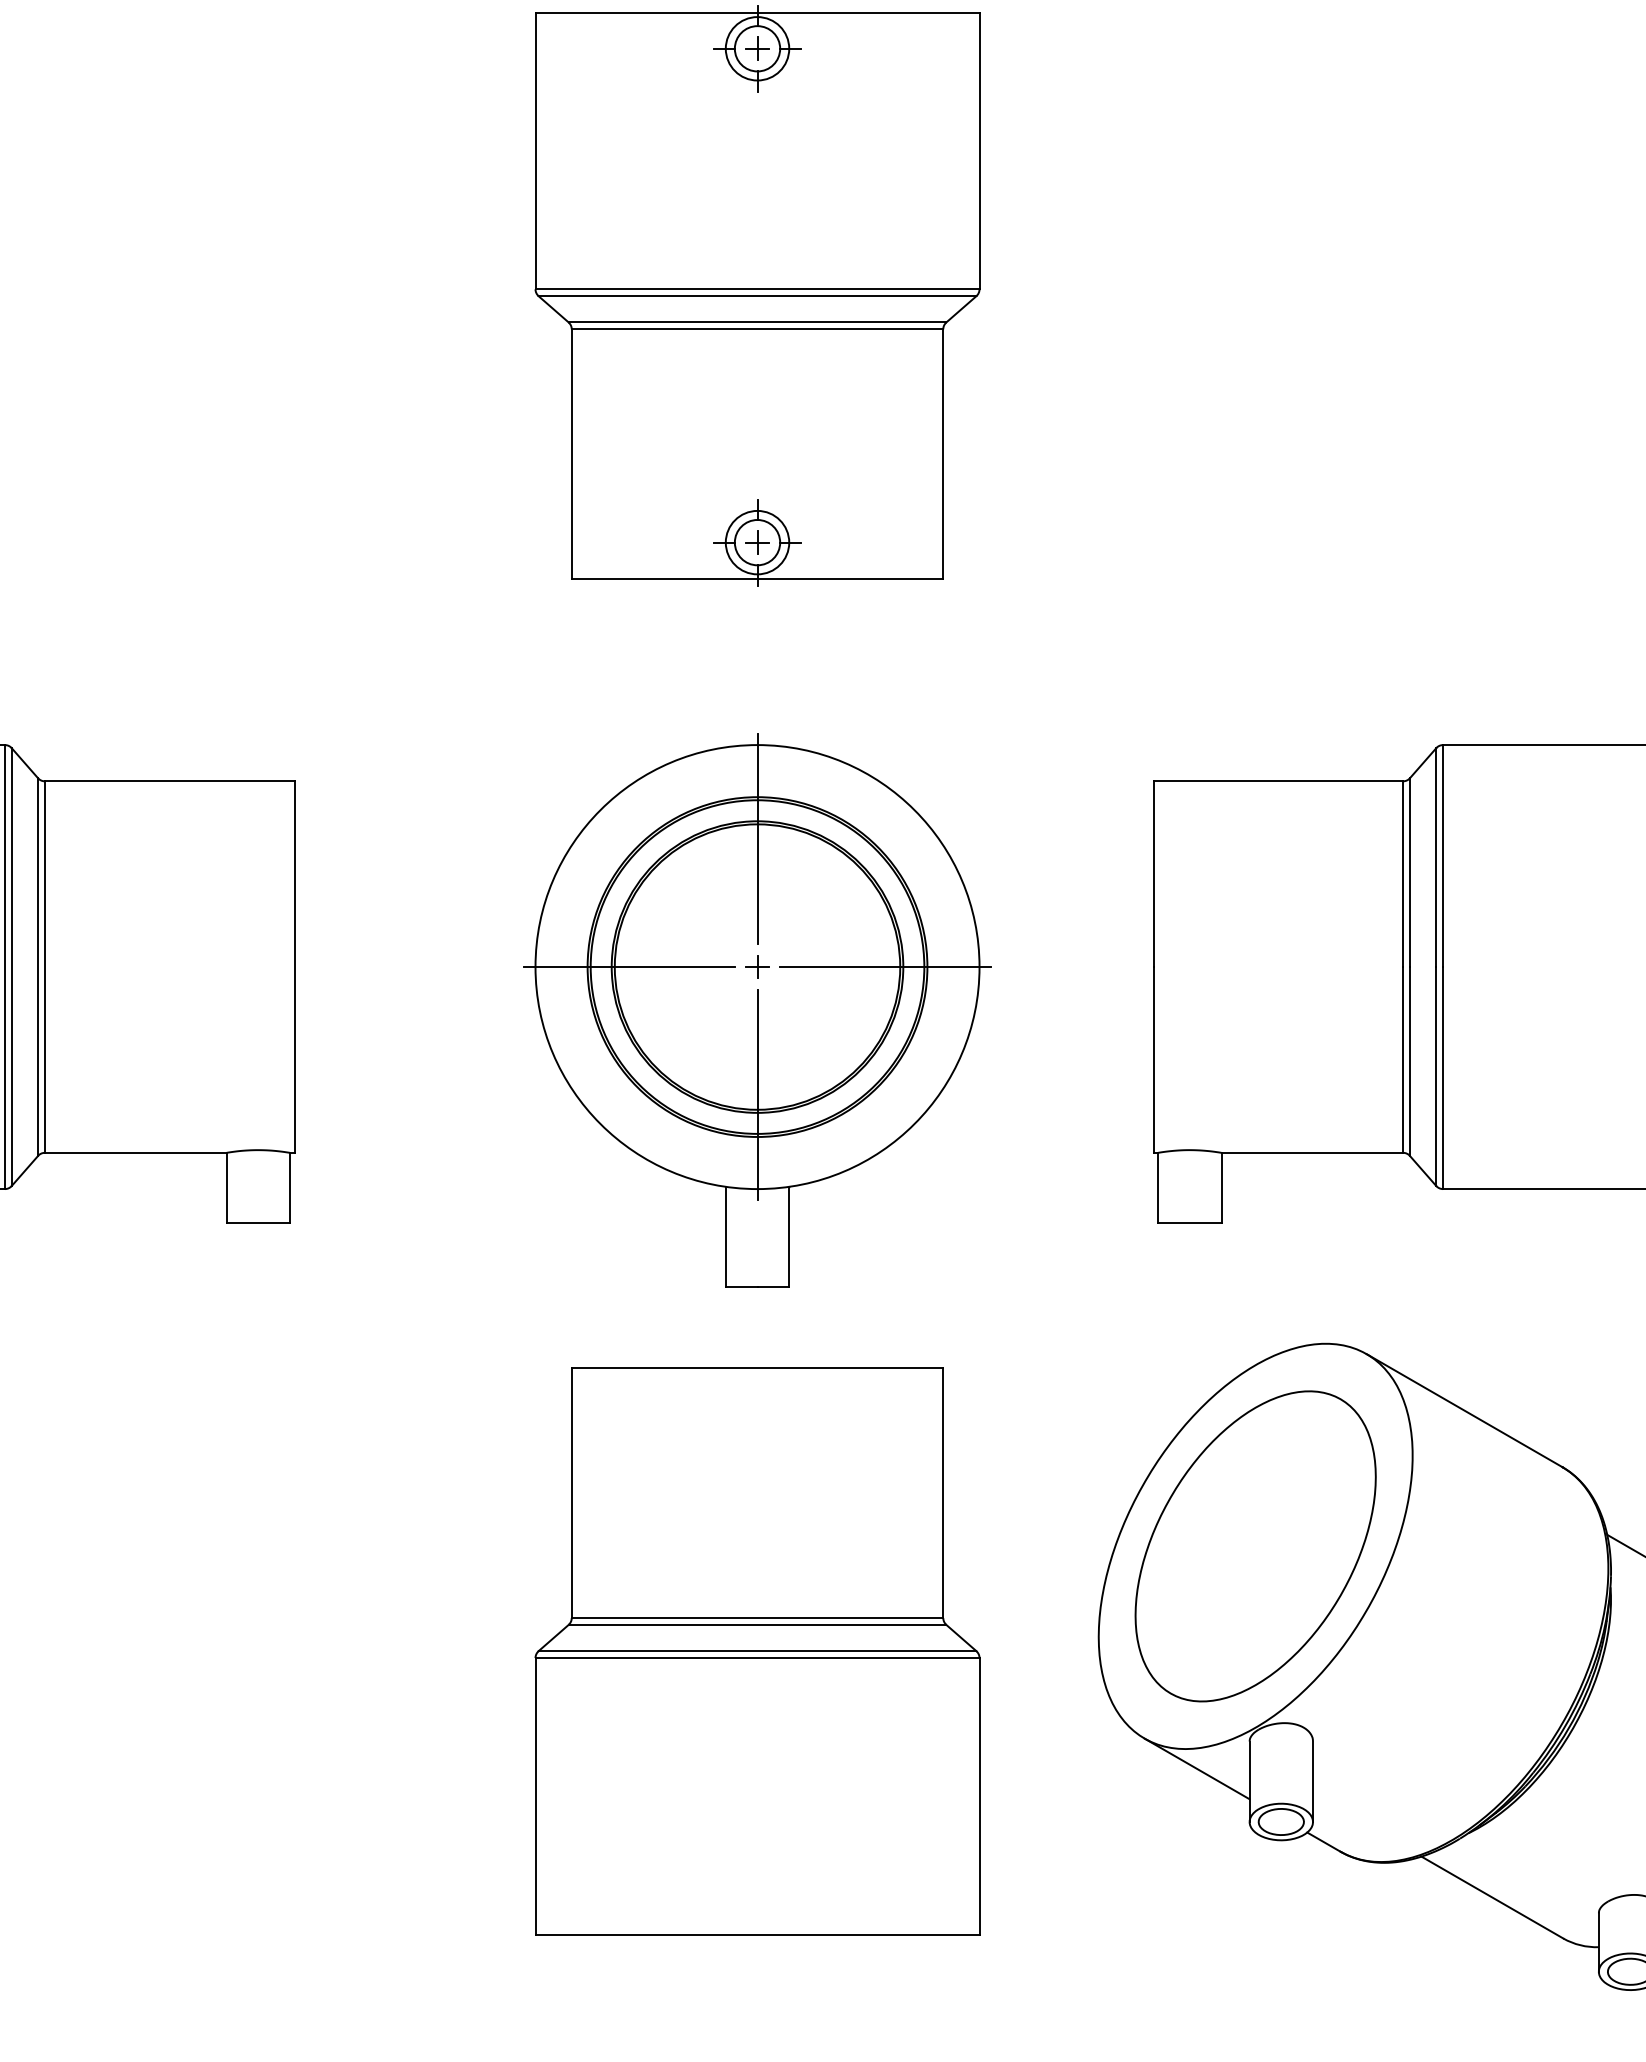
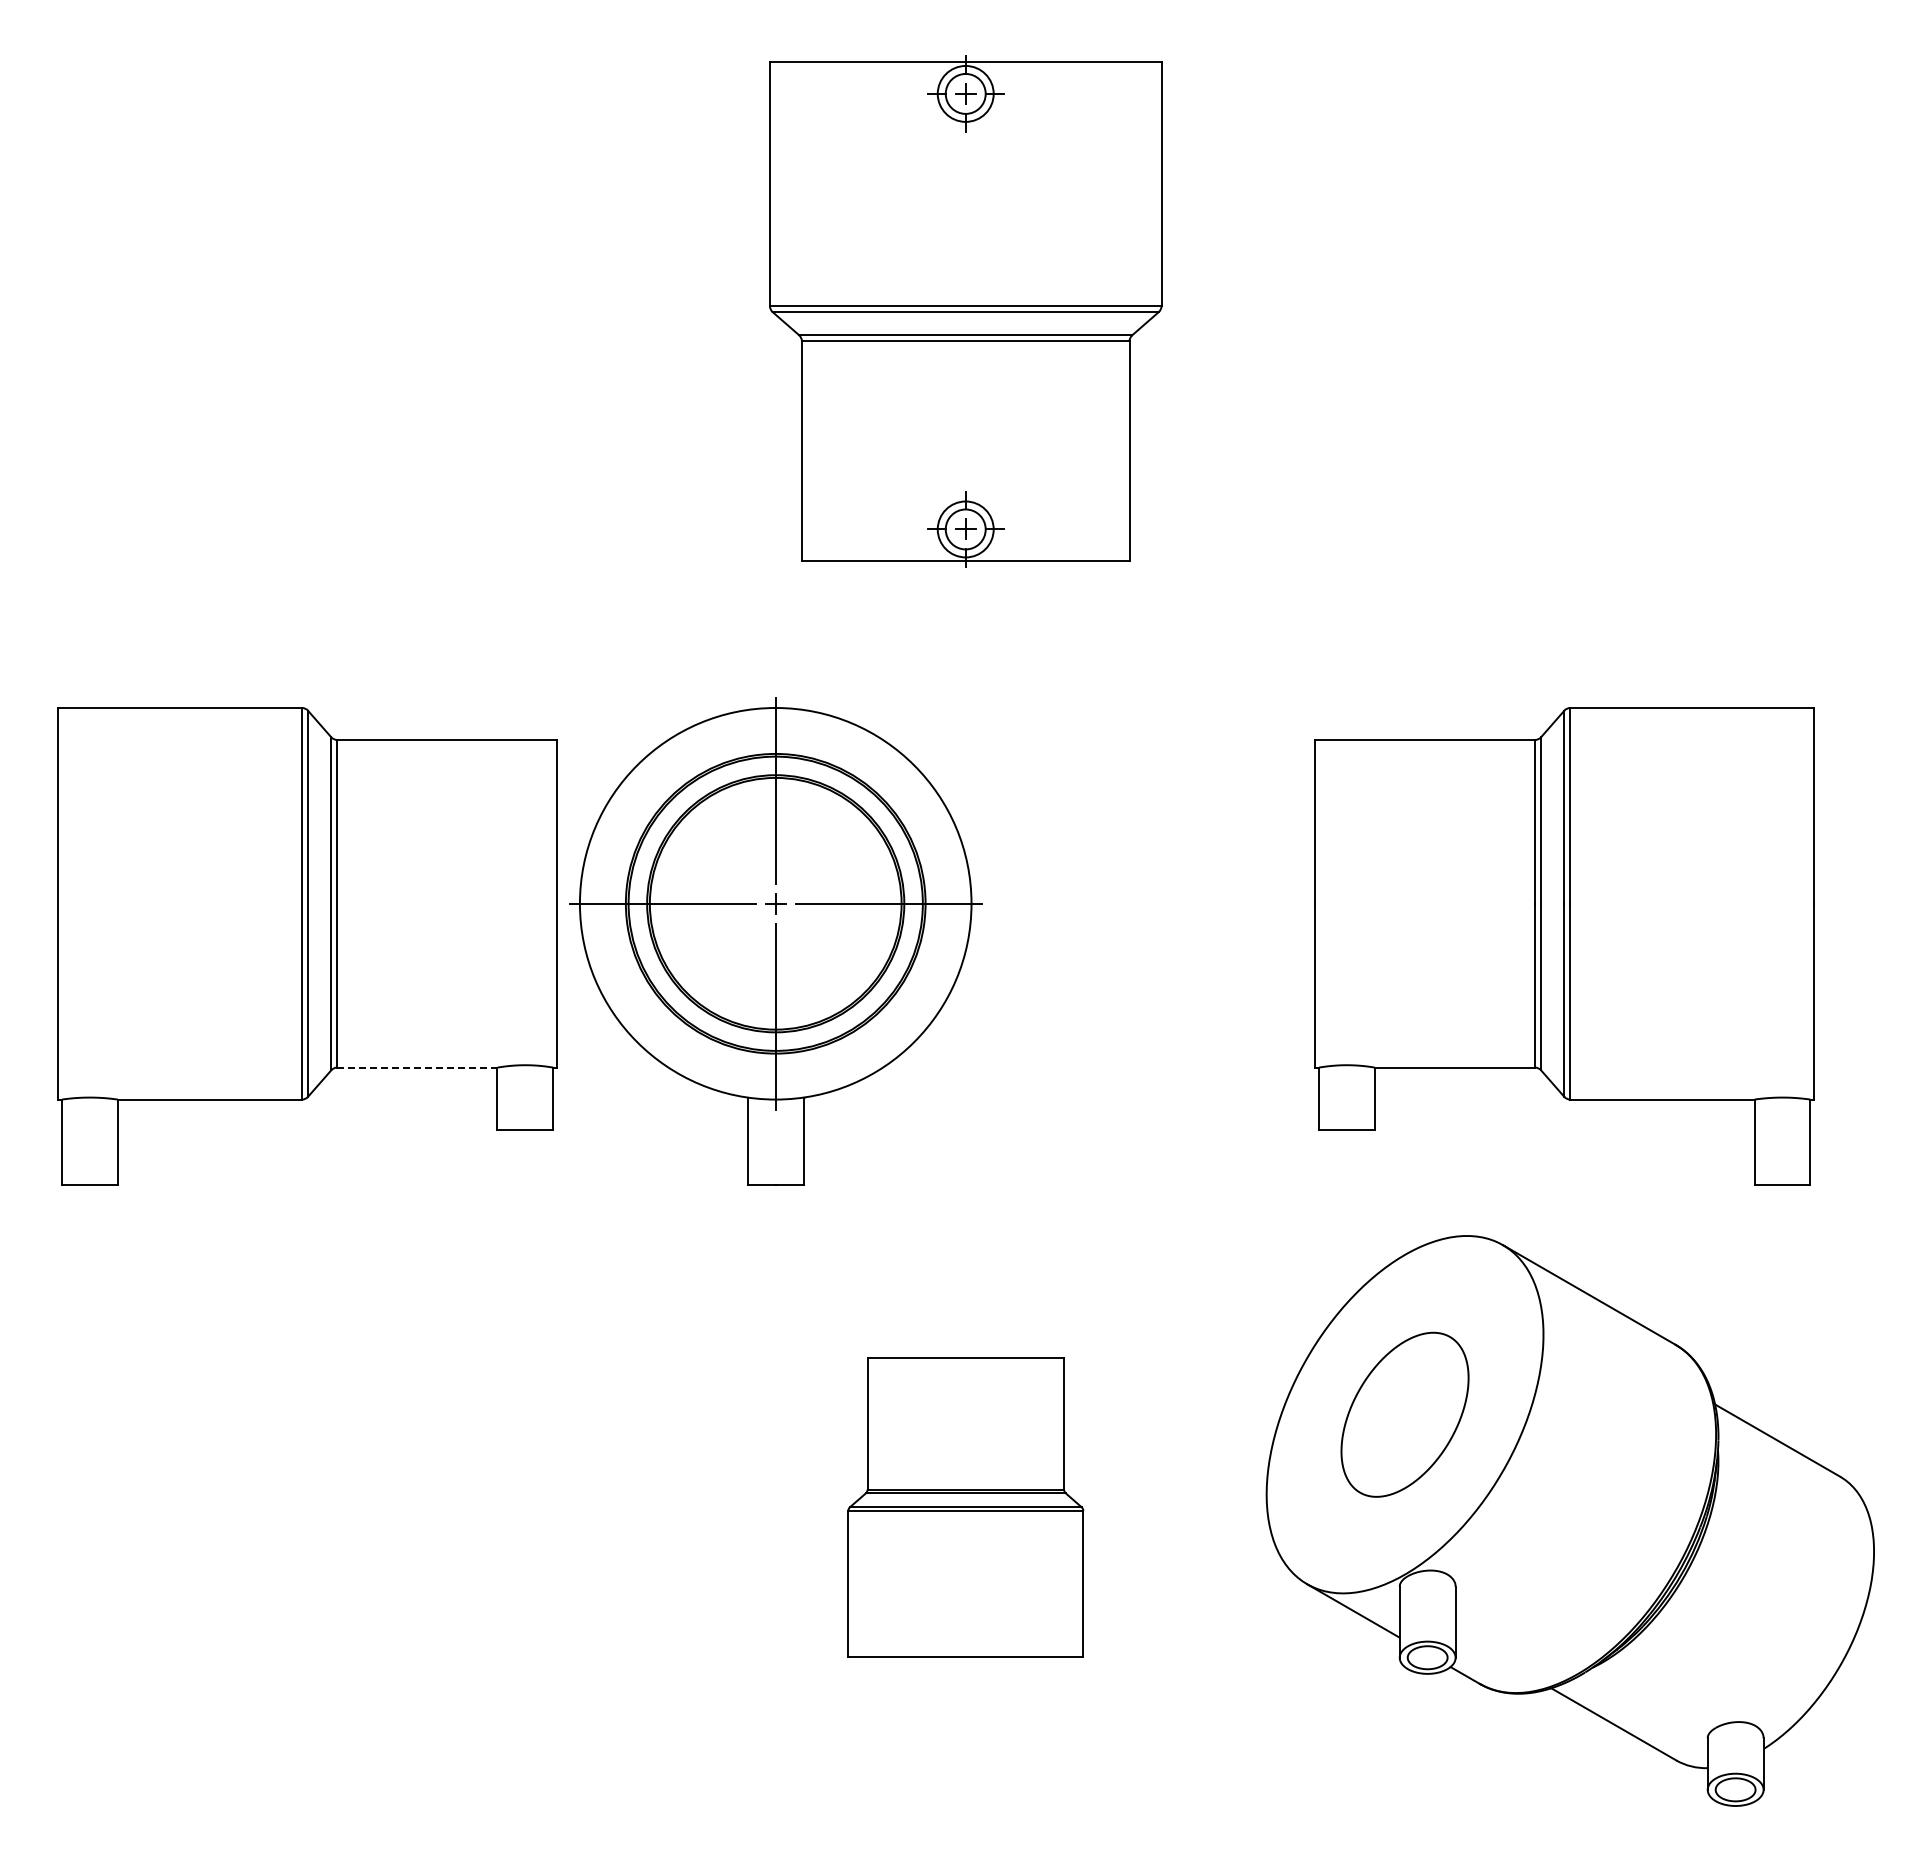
part: (757, 1009) -> (775, 941), moved
line: (135, 1152) -> (417, 1067), solid -> dashed
part: (1255, 1546) -> (1404, 1414), size x0.6
part: (757, 1651) -> (965, 1507), size x0.6

